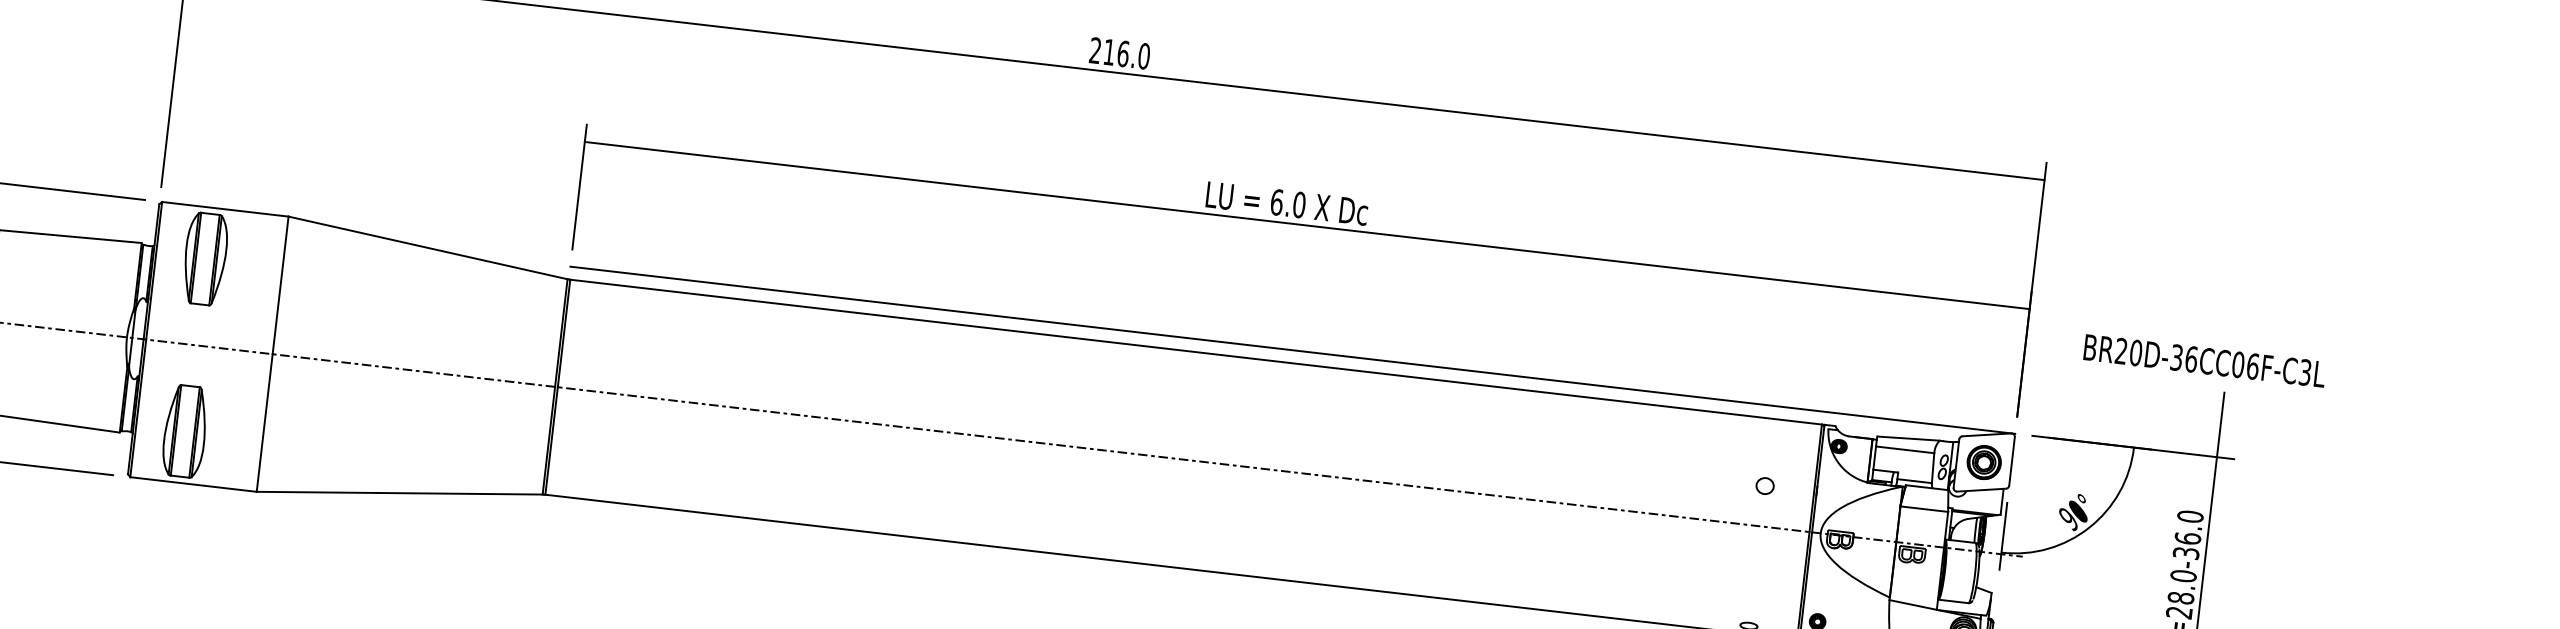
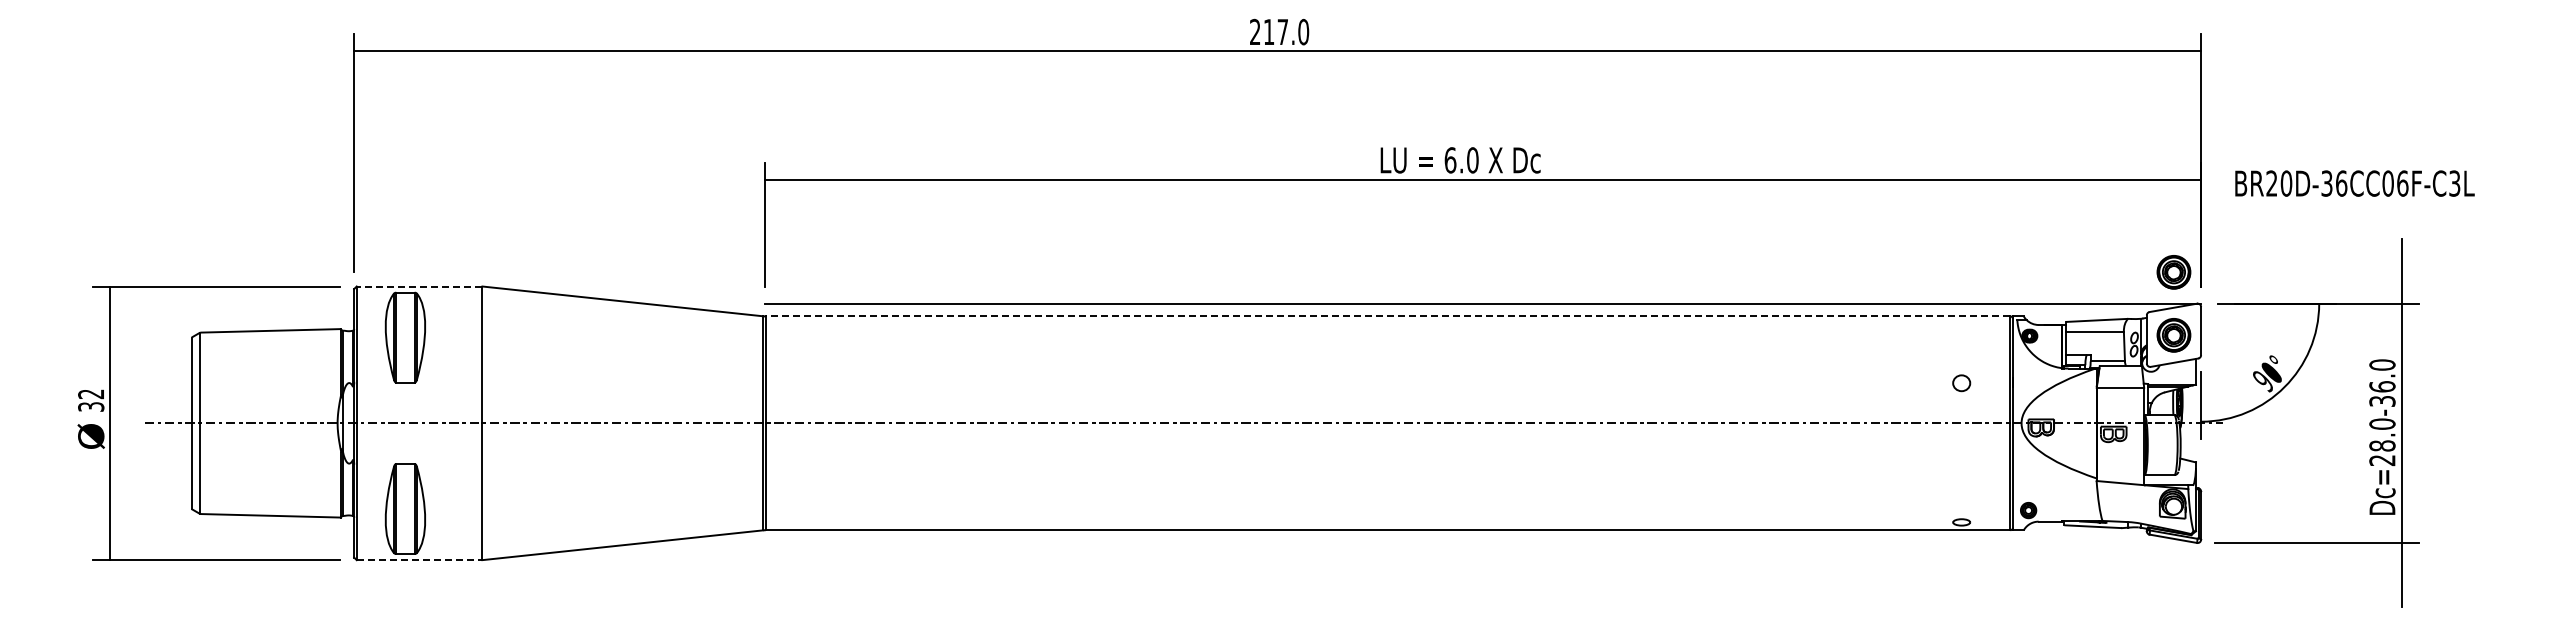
text: (1122, 53) -> (1282, 31), 216.0 -> 217.0
line: (225, 209) -> (419, 286), solid -> dashed
line: (1195, 352) -> (1387, 316), solid -> dashed
text: (2204, 360) -> (2354, 183), moved
part: (1991, 399) -> (2173, 272), added
line: (193, 484) -> (419, 560), solid -> dashed

